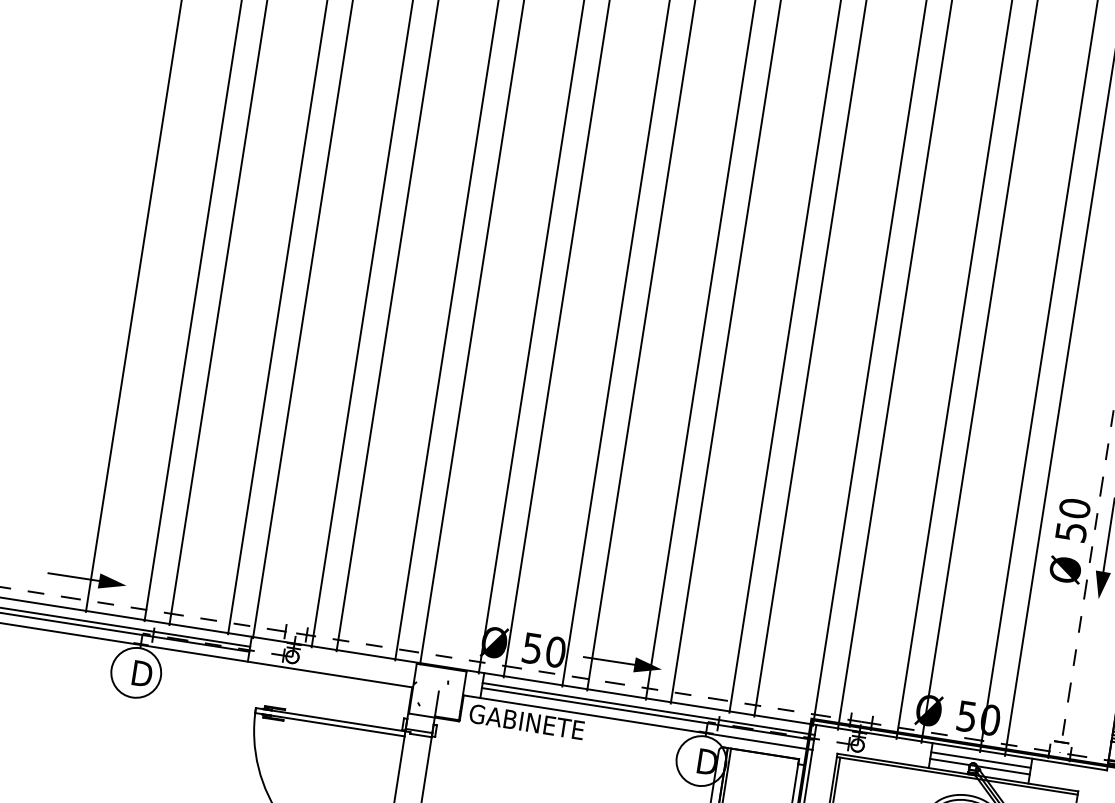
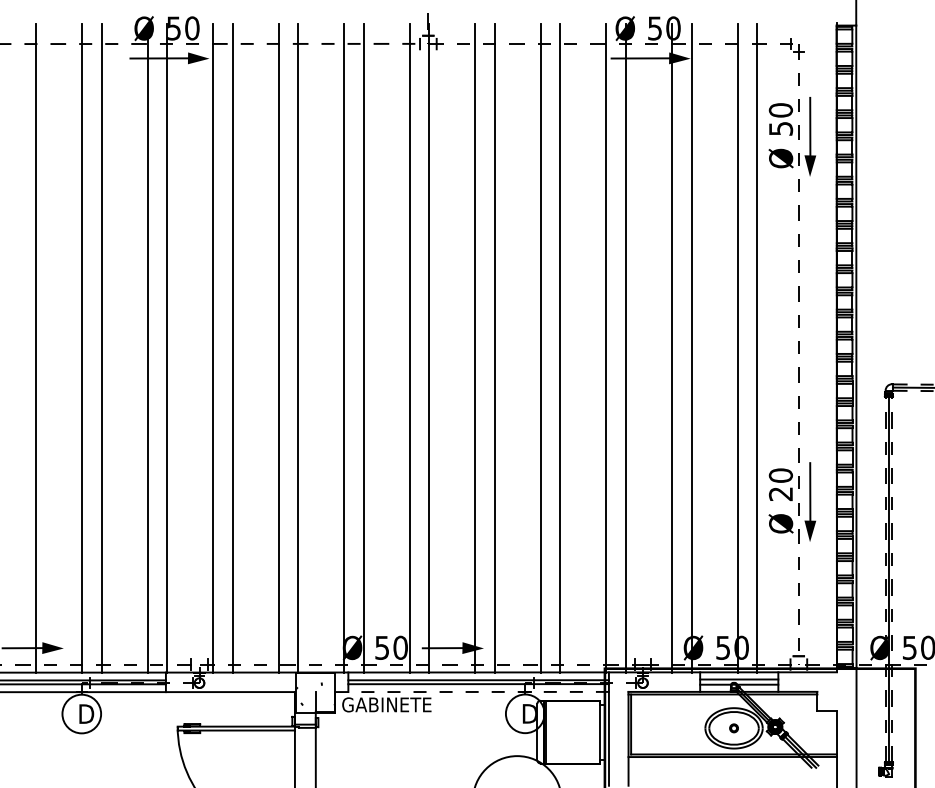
text: (1070, 532) -> (780, 494), 50 -> 20
line: (638, 722) -> (472, 691), solid -> dashed

